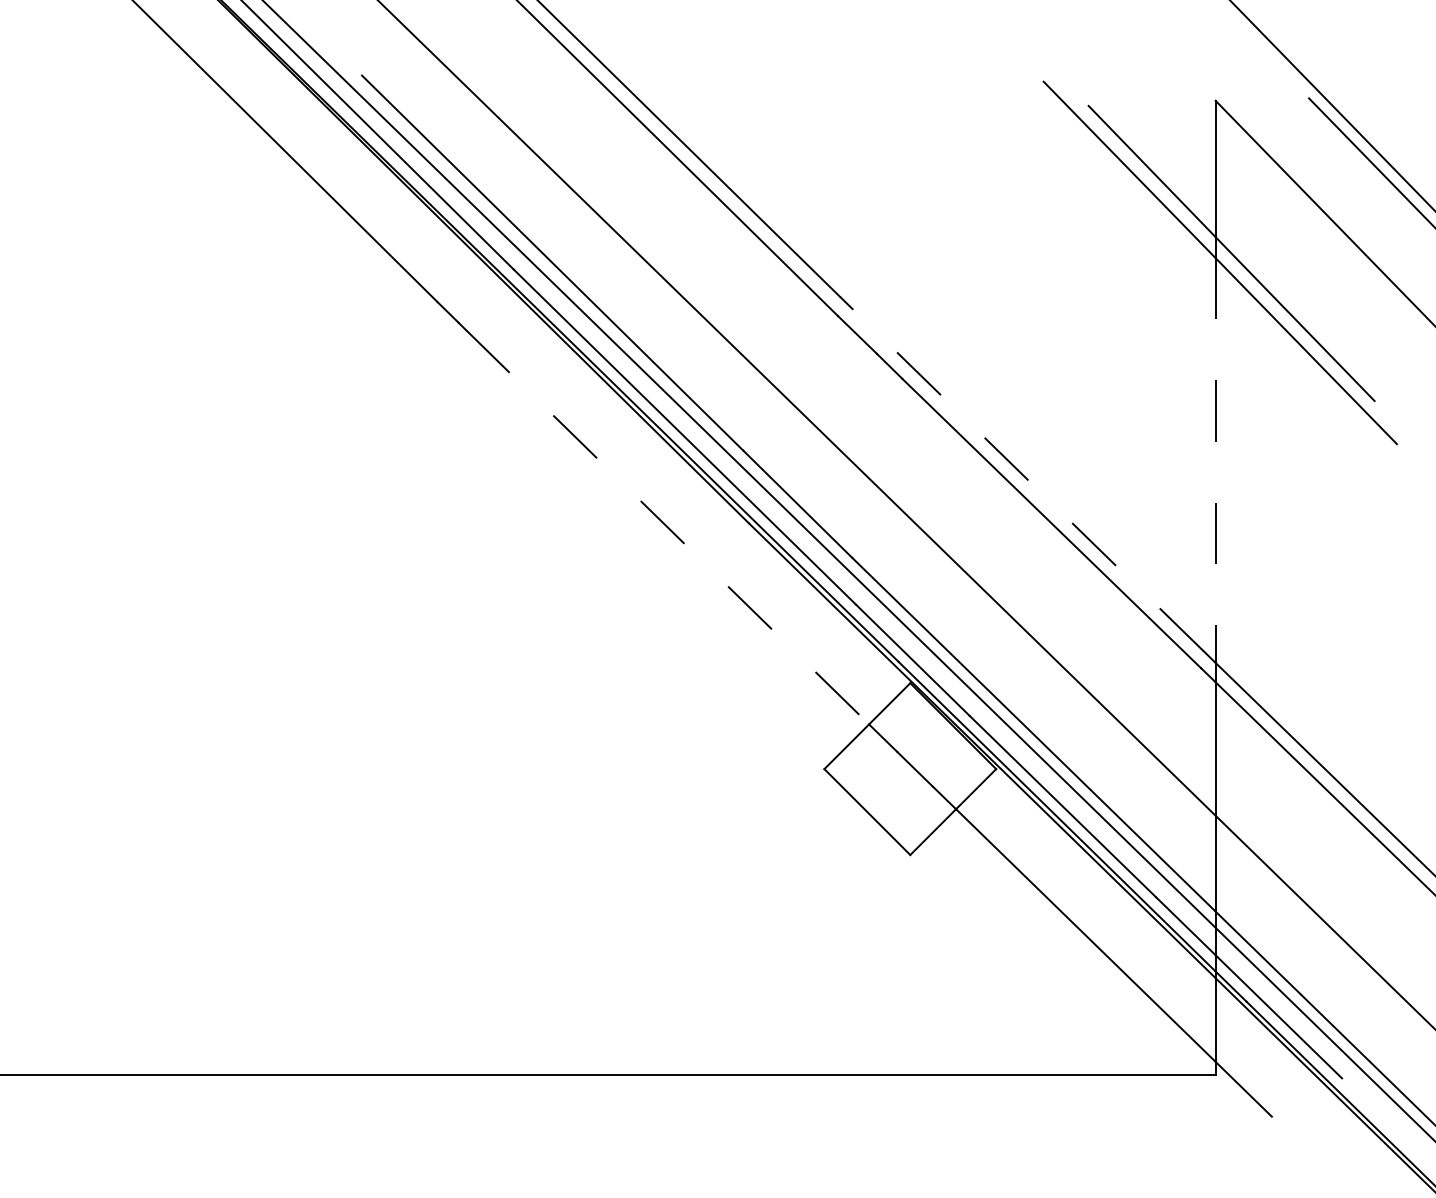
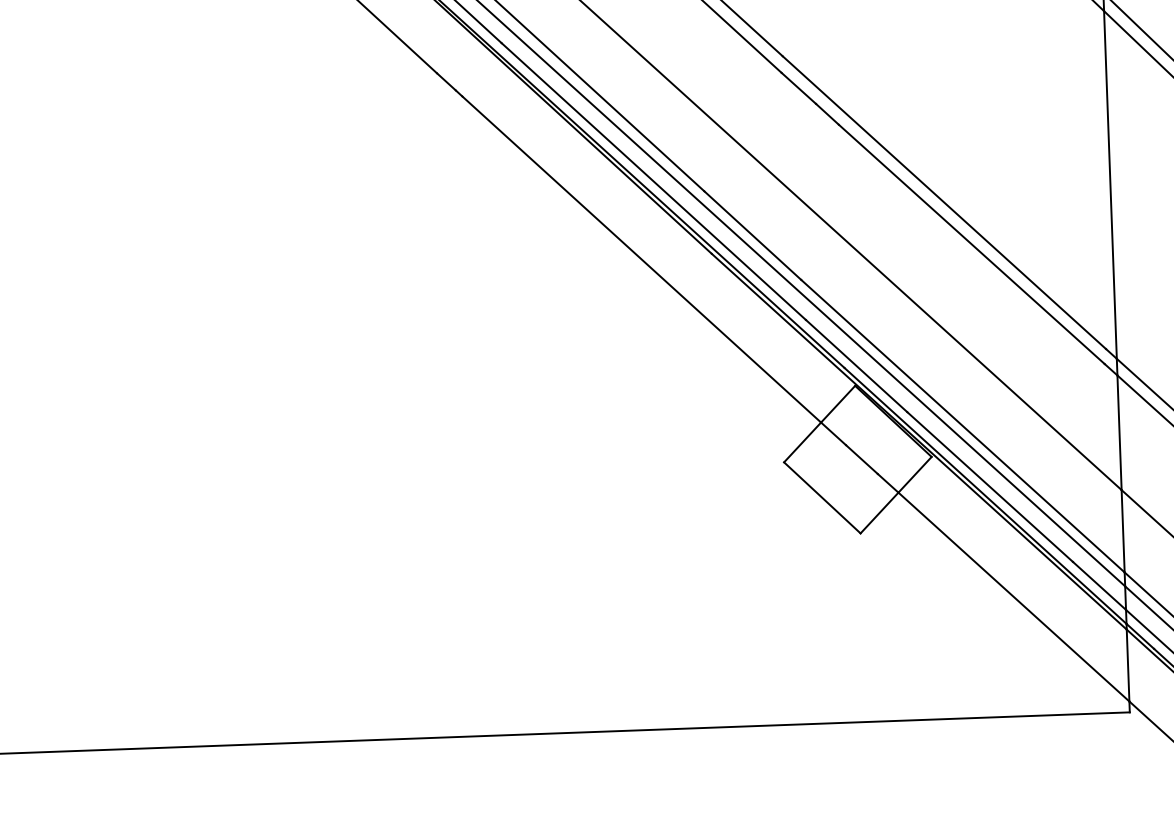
line: (1215, 461) -> (1110, 185), dashed -> solid
line: (1021, 474) -> (944, 203), dashed -> solid
line: (667, 527) -> (641, 259), dashed -> solid

